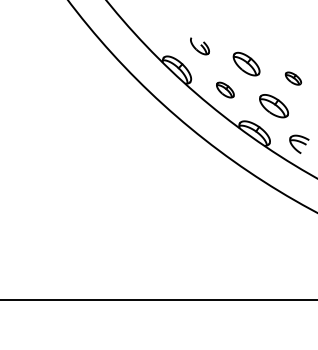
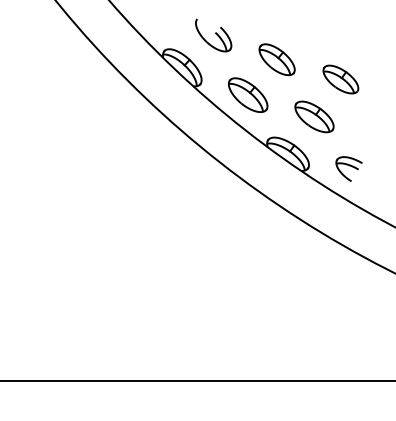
part: (199, 45) -> (212, 34), size x1.43
part: (293, 78) -> (340, 79), size x1.67
part: (225, 89) -> (248, 94), size x1.67

